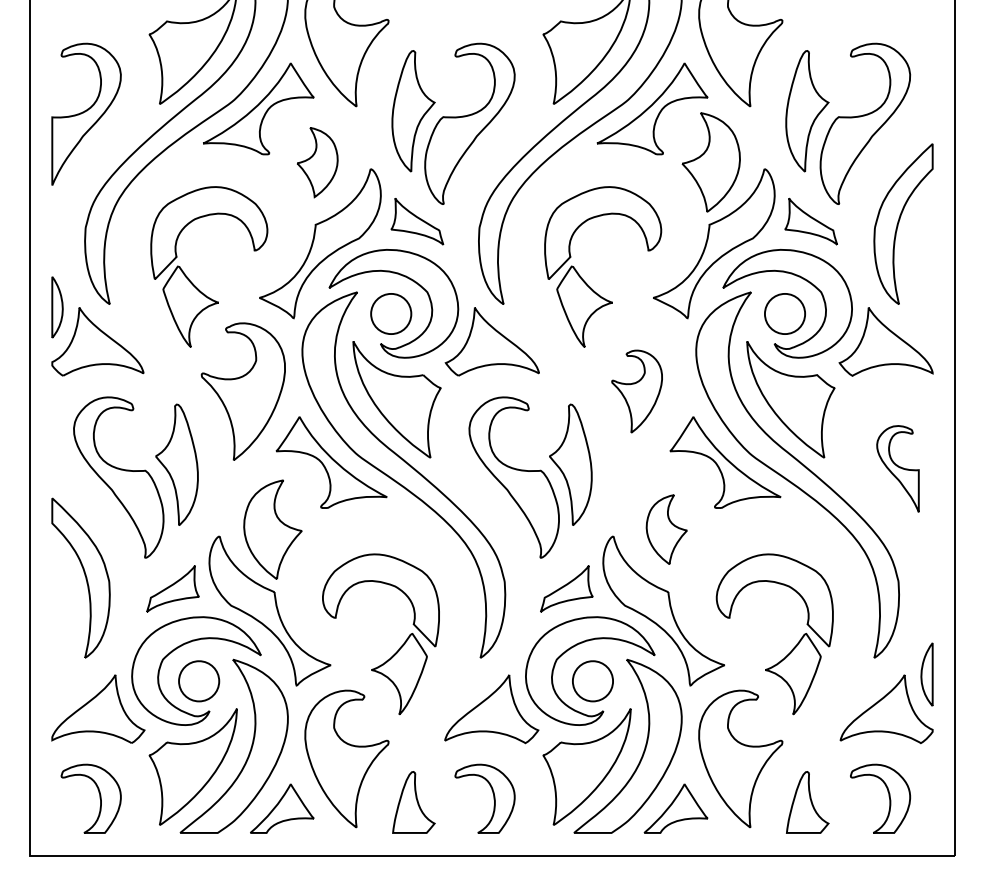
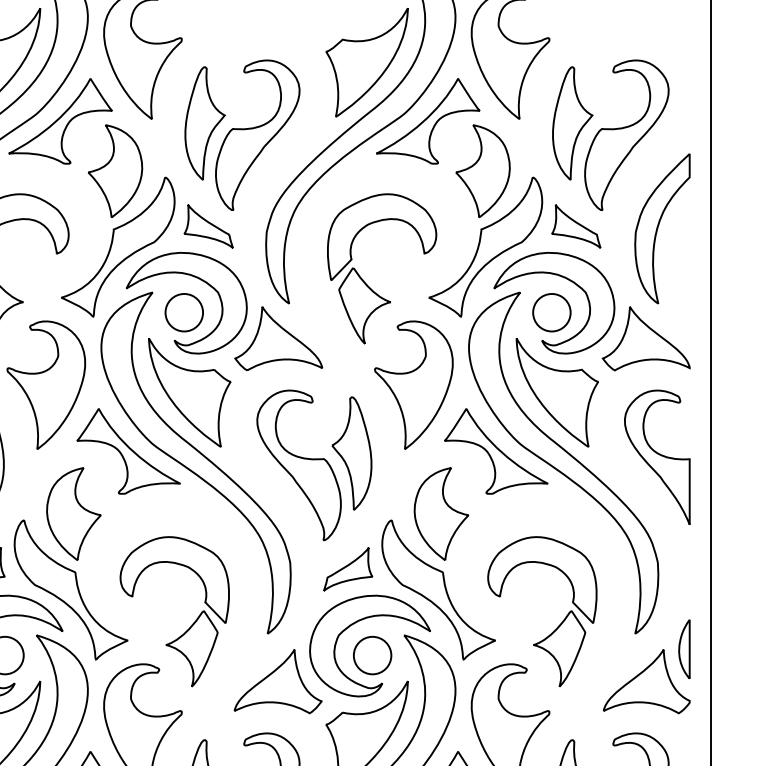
part: (317, 162) -> (115, 171), size x1.43
part: (636, 391) -> (413, 385), size x1.67
part: (897, 468) -> (656, 456), size x1.67
part: (666, 529) -> (441, 513), size x1.43

